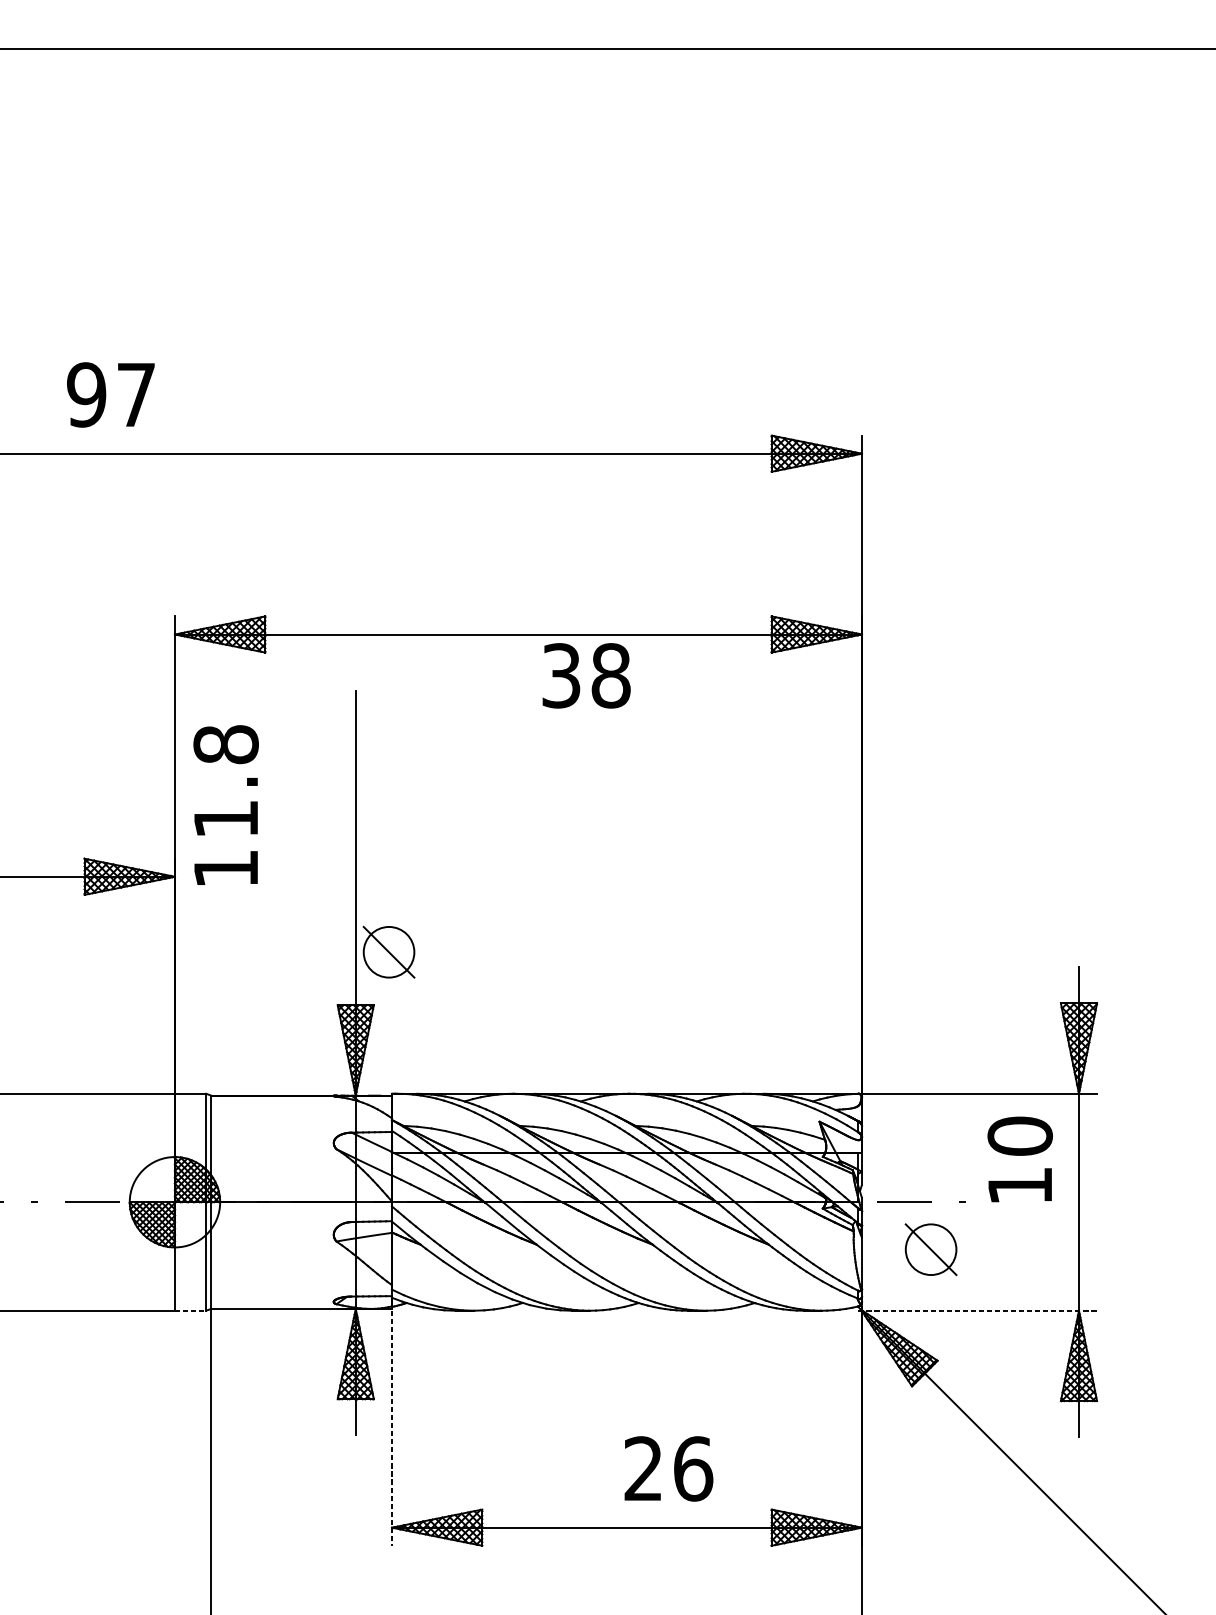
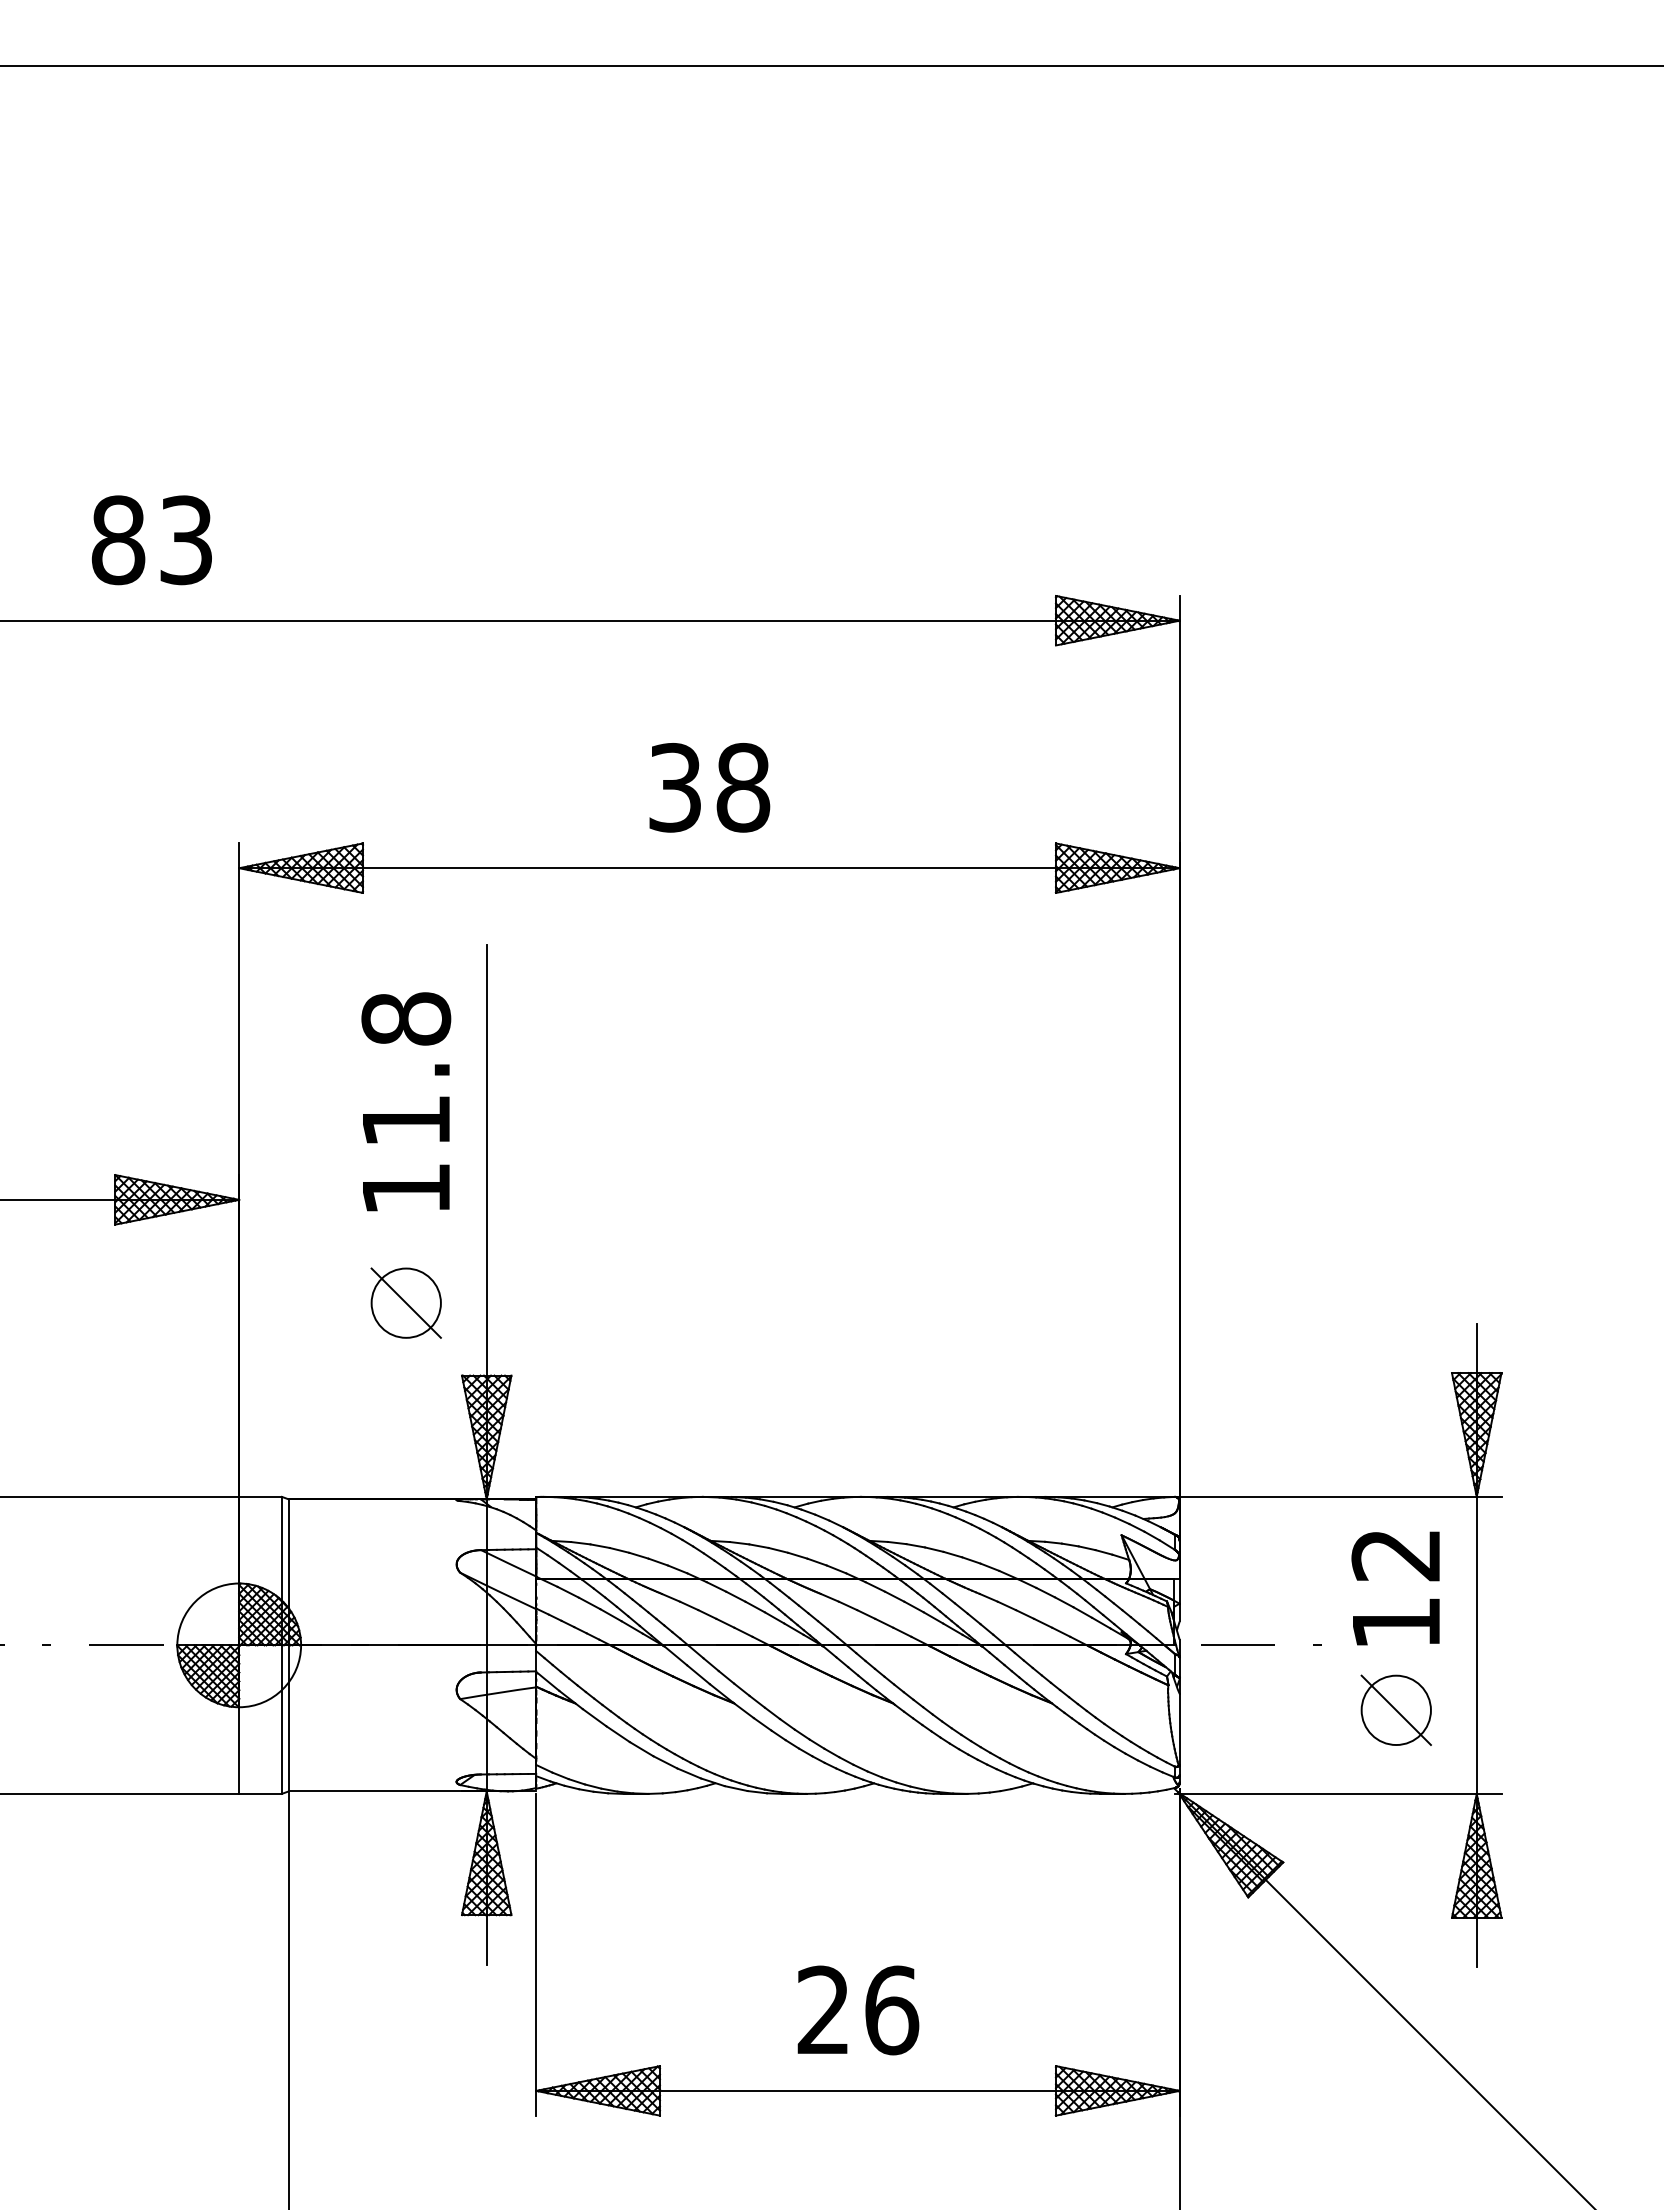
text: (110, 395) -> (151, 540), 97 -> 83
text: (586, 675) -> (709, 787), moved
text: (226, 804) -> (406, 1101), moved
part: (388, 951) -> (405, 1302), moved
text: (1020, 1135) -> (1396, 1554), 10 -> 12
part: (930, 1249) -> (1395, 1709), moved
line: (191, 1310) -> (261, 1793), dashed -> solid
line: (977, 1310) -> (1338, 1793), dashed -> solid
line: (392, 1428) -> (536, 1954), dashed -> solid
text: (668, 1468) -> (858, 2010), moved

